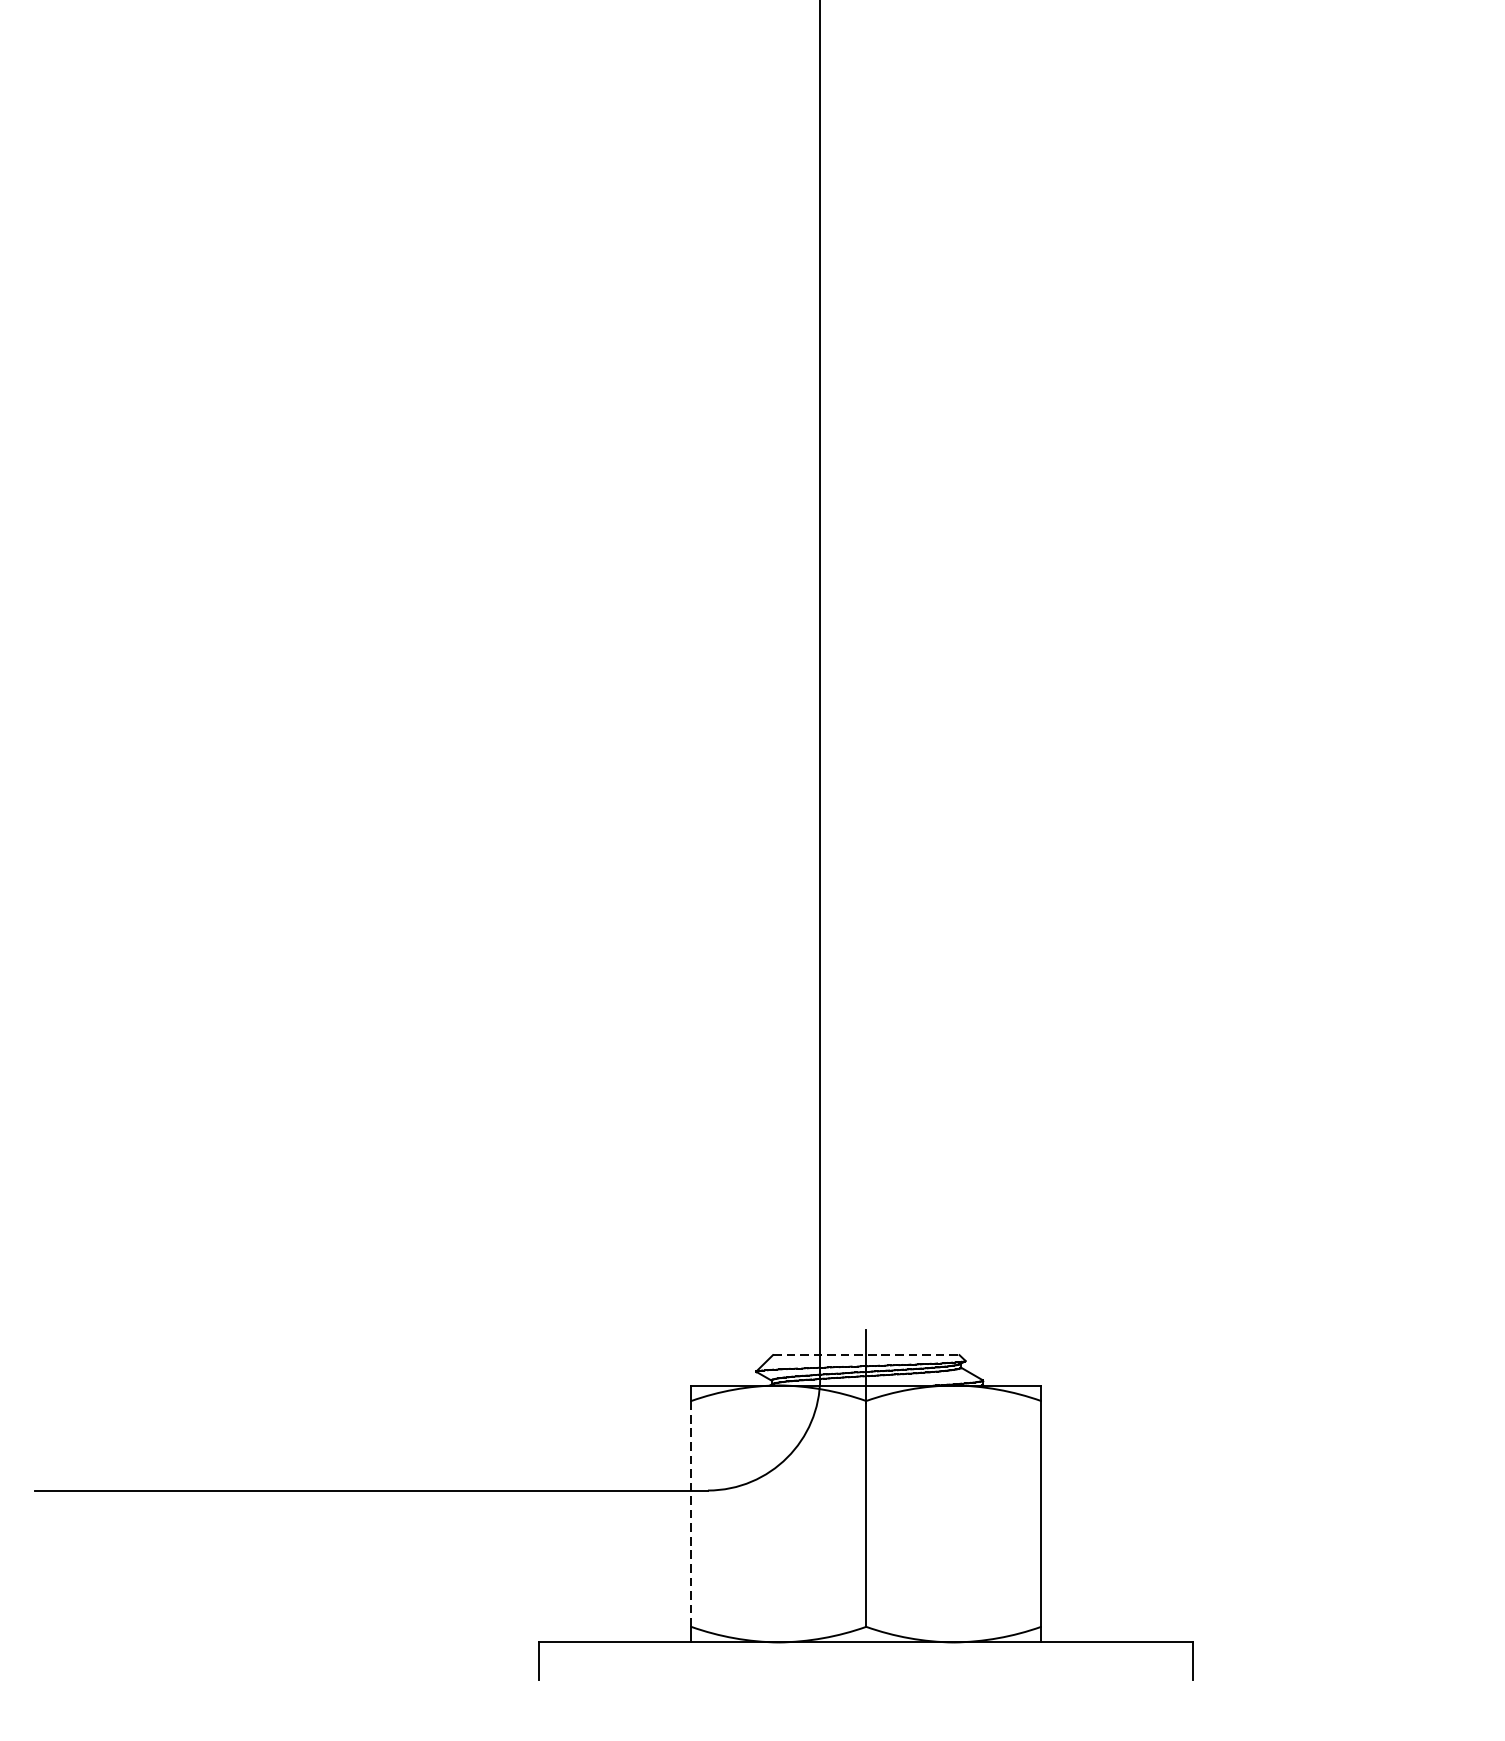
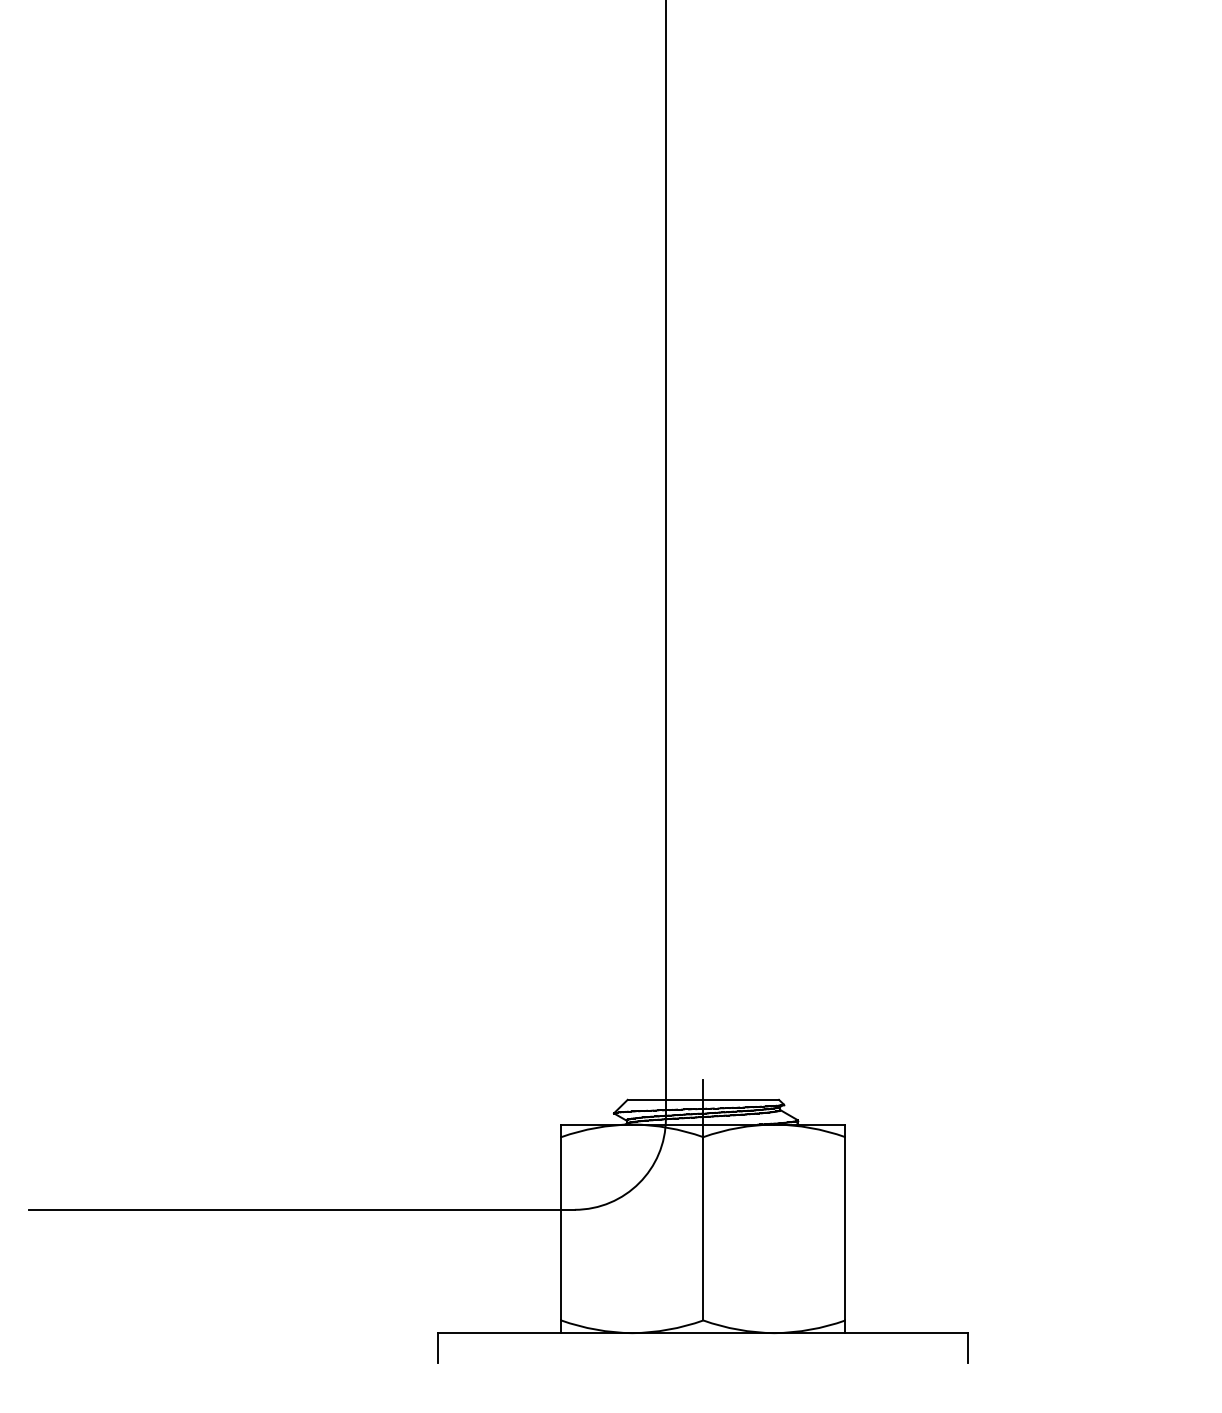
line: (866, 1354) -> (703, 1099), dashed -> solid
line: (691, 1514) -> (561, 1229), dashed -> solid

